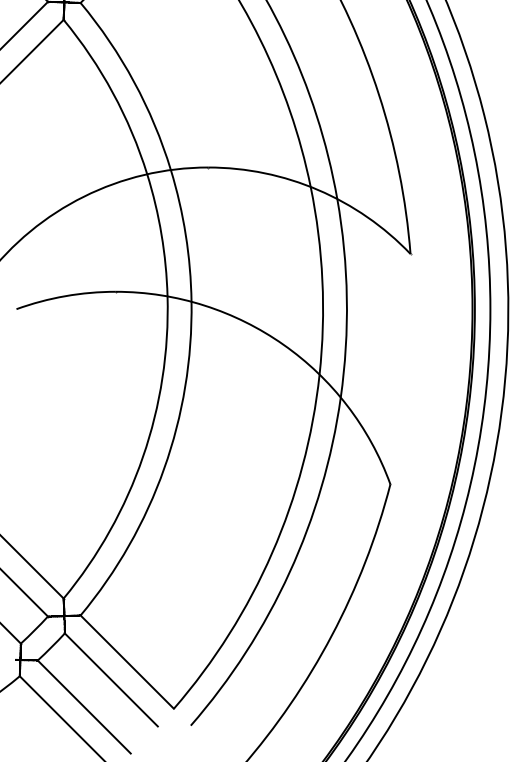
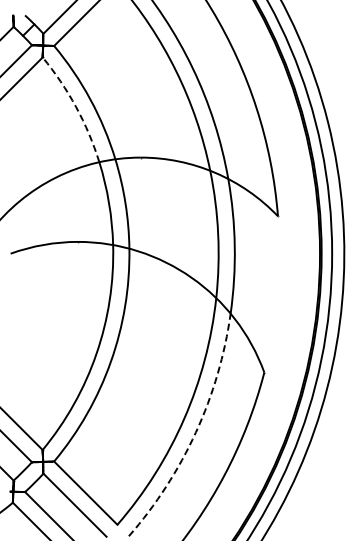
arc: (113, 93) -> (76, 107), solid -> dashed
arc: (288, 572) -> (195, 432), solid -> dashed

